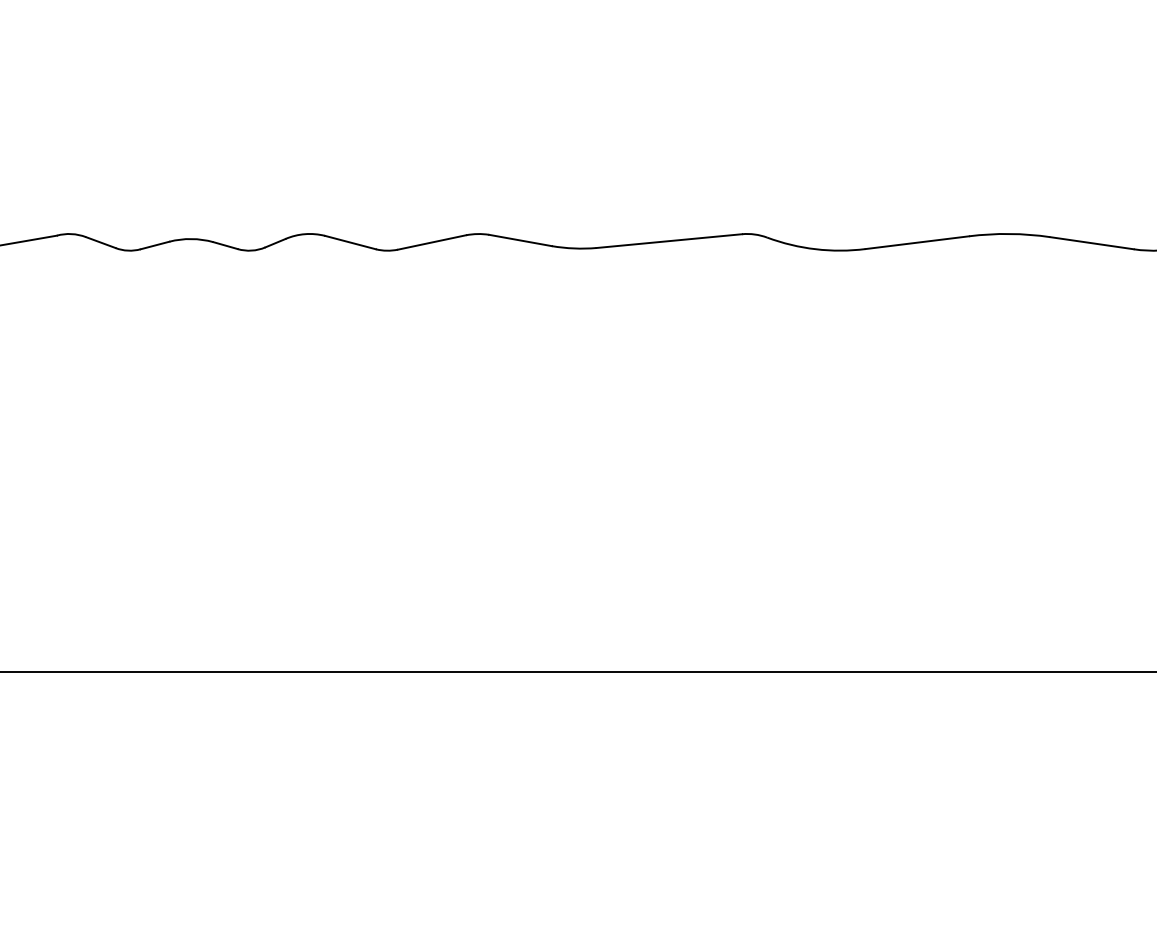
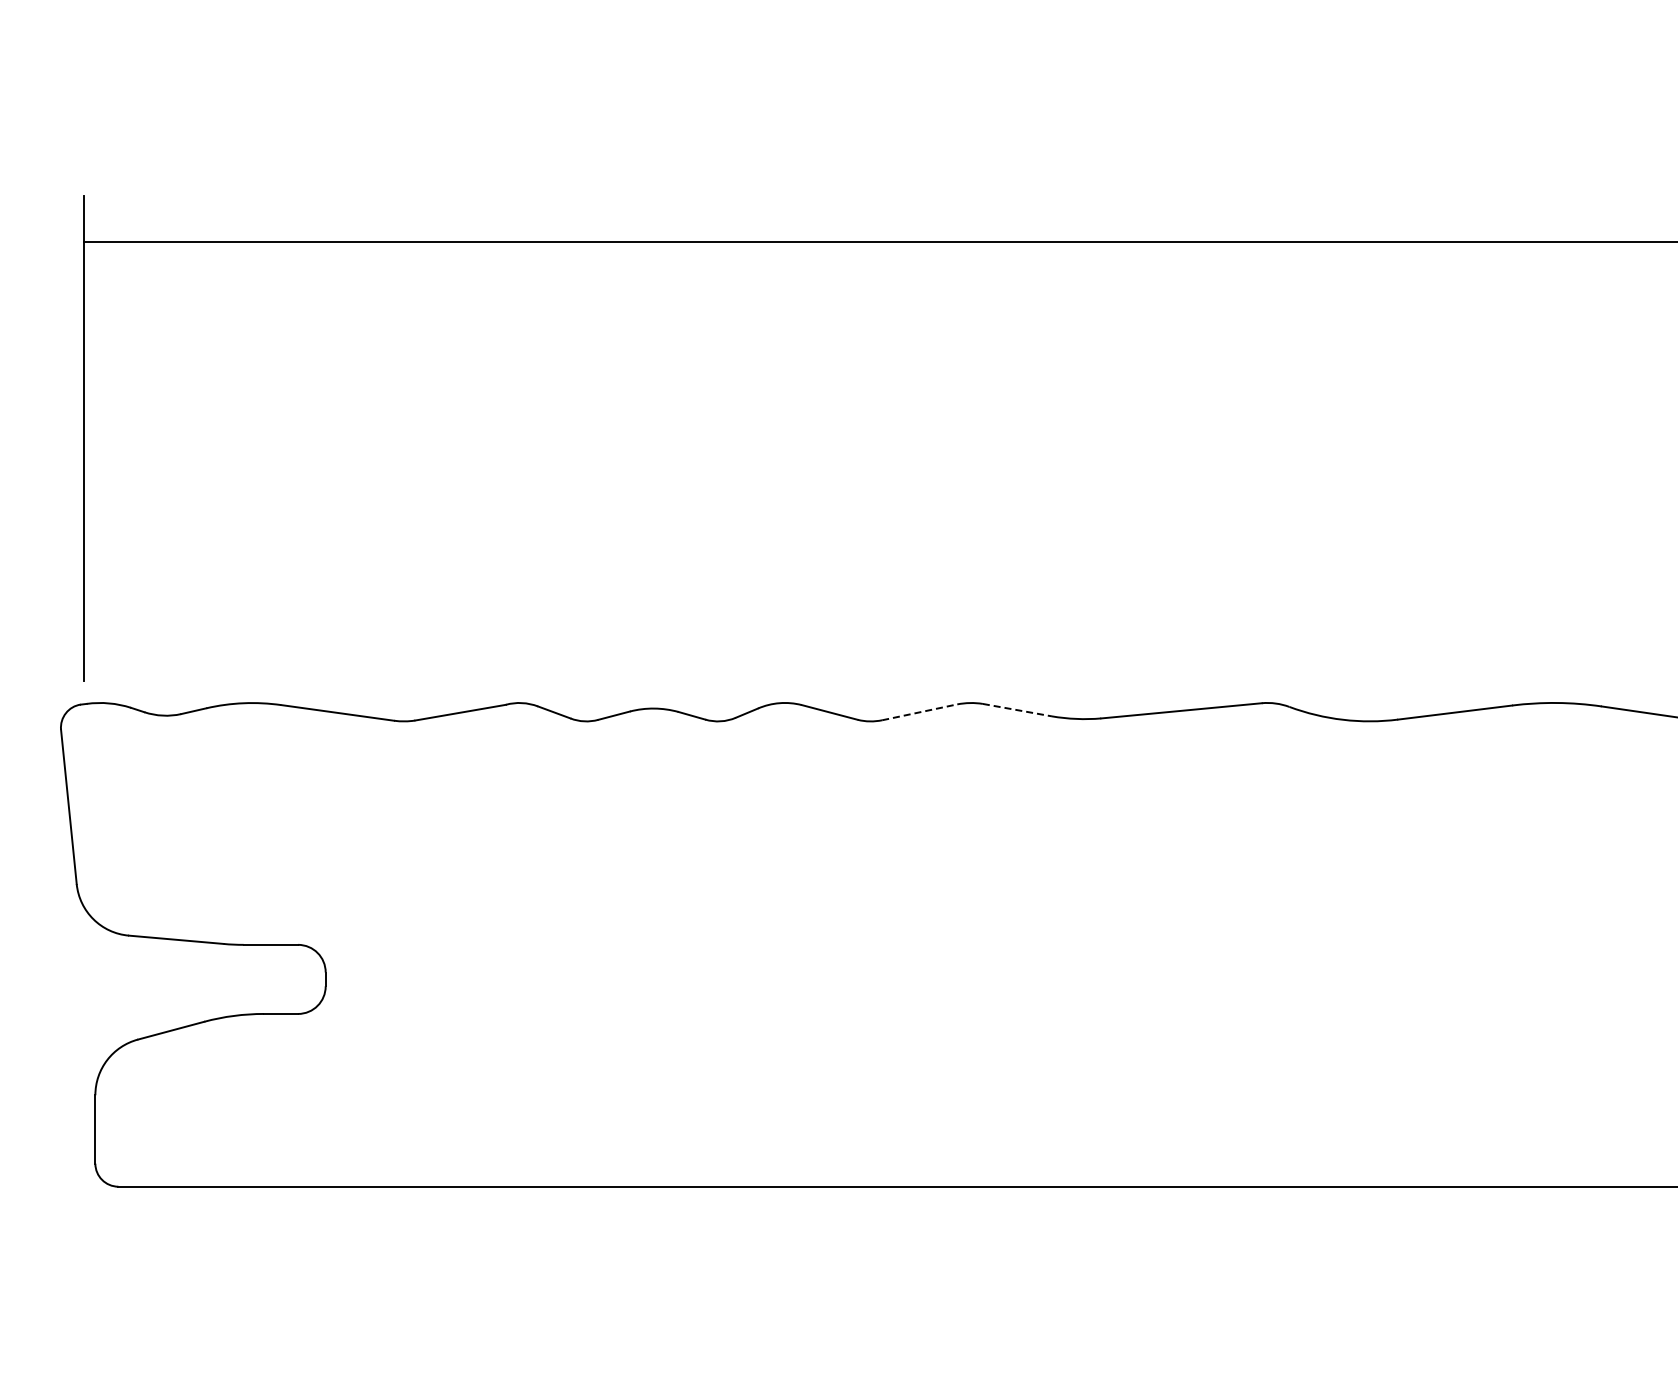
line: (520, 240) -> (1017, 710), solid -> dashed
line: (432, 242) -> (920, 712), solid -> dashed

